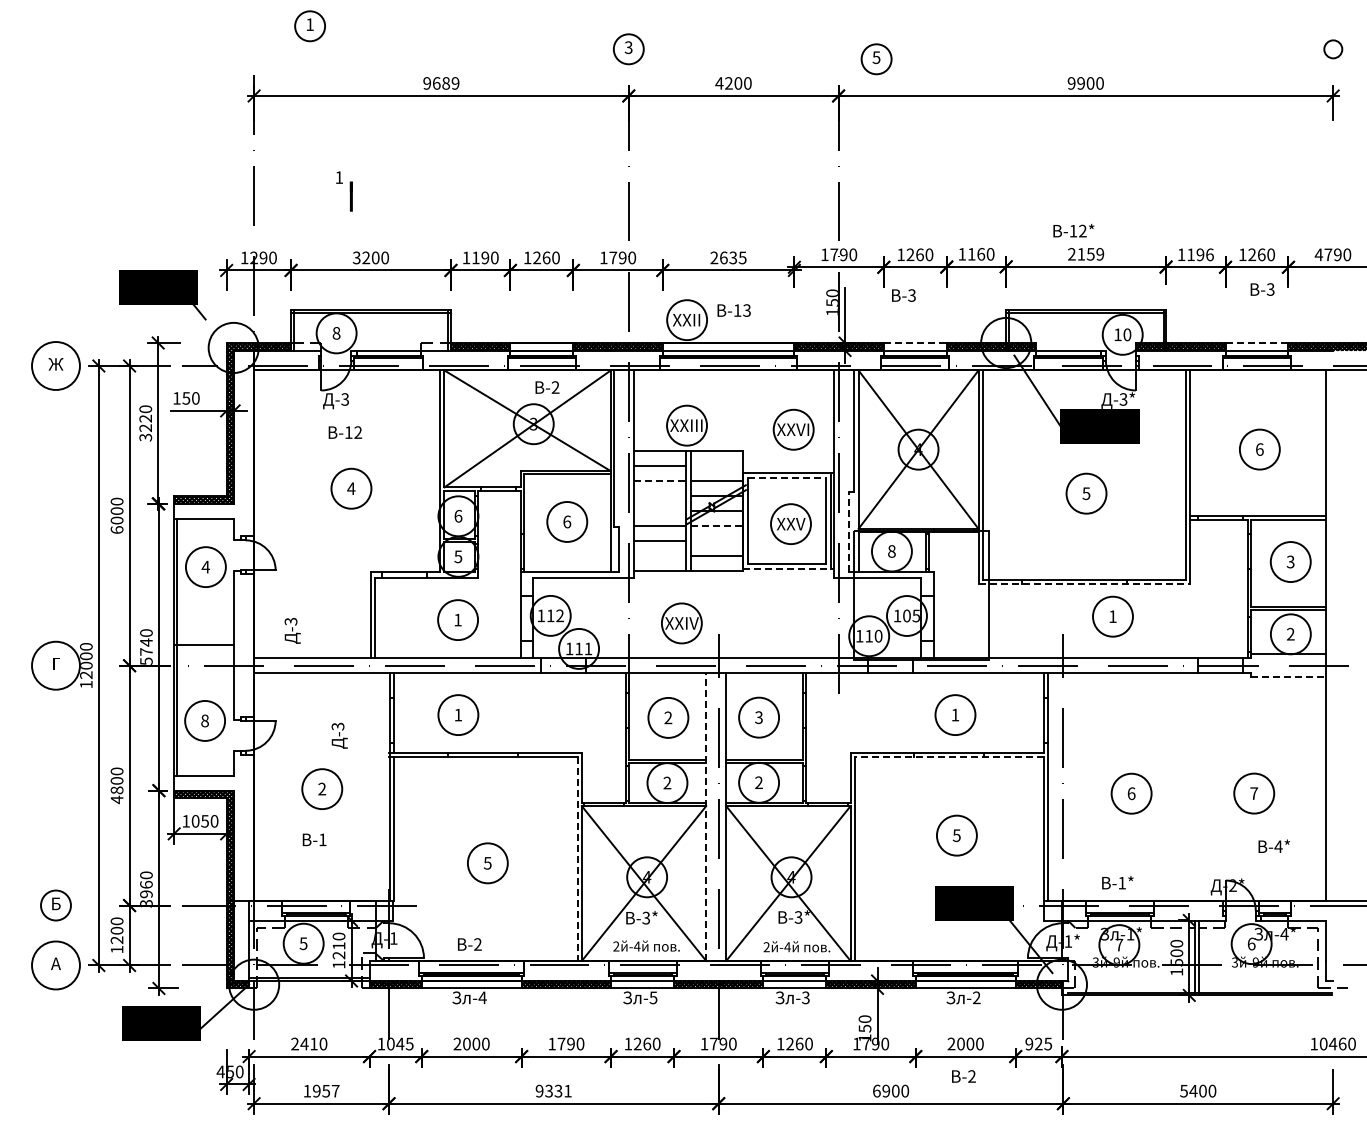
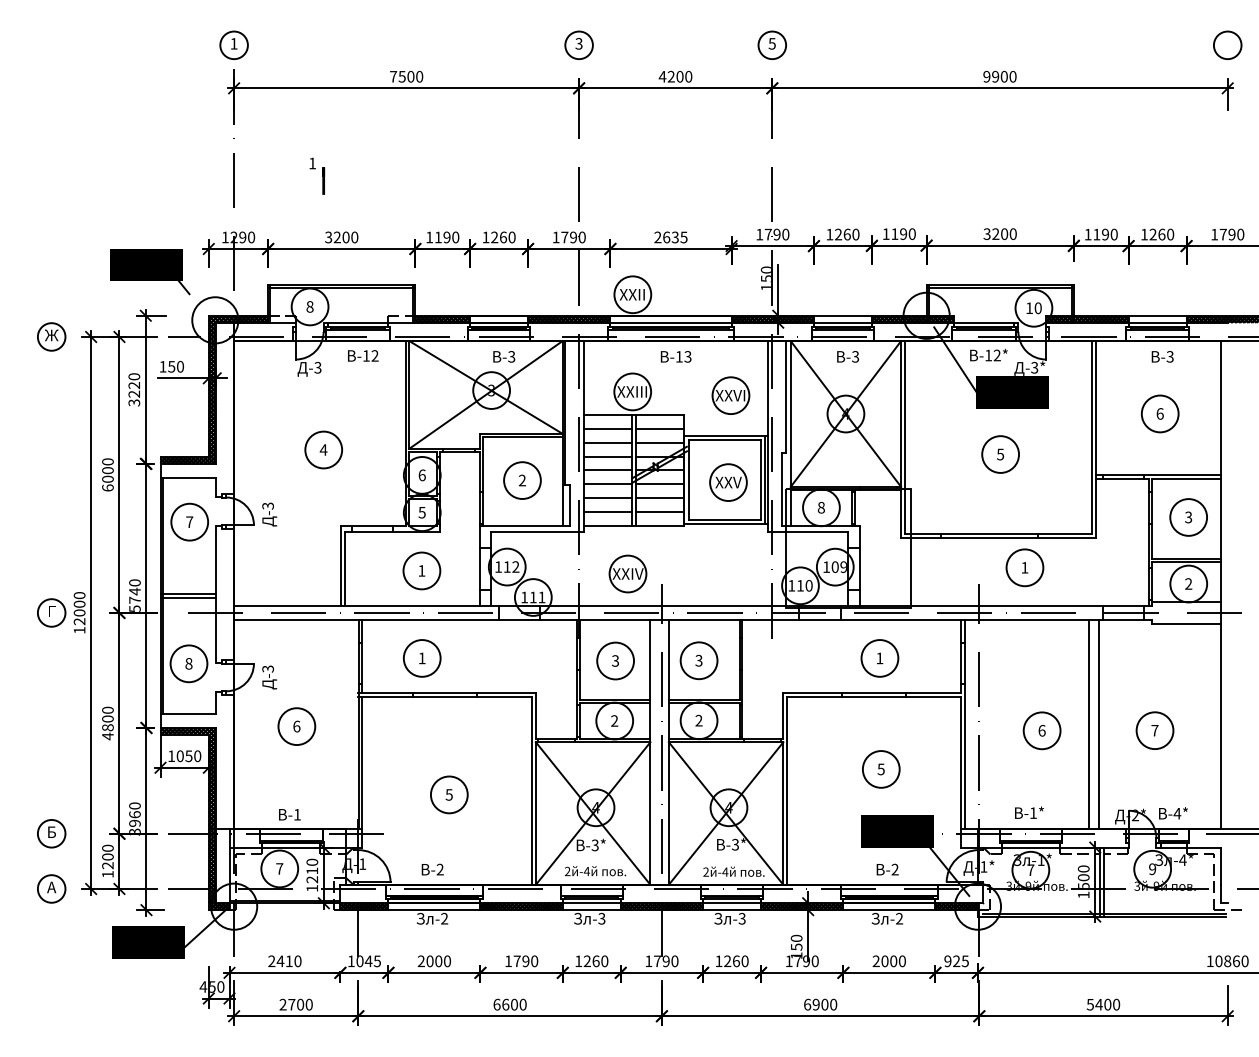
part: (309, 26) -> (233, 45), moved
circle: (1333, 49) -> (1228, 45), size x1.67
part: (876, 59) -> (772, 45), moved
text: (441, 83) -> (406, 76), 9689 -> 7500
text: (1073, 230) -> (988, 354), moved
text: (981, 254) -> (903, 234), 1160 -> 1190
text: (1086, 254) -> (1000, 234), 2159 -> 3200
text: (1209, 254) -> (1113, 234), 1196 -> 1190
text: (1318, 254) -> (1214, 234), 4790 -> 1790
text: (1262, 289) -> (1162, 356), moved
text: (903, 295) -> (847, 356), moved
text: (733, 310) -> (675, 356), moved
line: (915, 343) -> (843, 316), dashed -> solid
line: (1257, 343) -> (1158, 316), dashed -> solid
circle: (55, 365) -> (51, 336), size x0.62
text: (555, 387) -> (511, 356), -2 -> -3
text: (345, 432) -> (363, 355), moved
line: (716, 465) -> (659, 428), added
line: (787, 478) -> (725, 440), dashed -> solid
line: (659, 480) -> (607, 442), dashed -> solid
line: (659, 495) -> (607, 456), added
line: (659, 510) -> (607, 470), added
text: (567, 521) -> (522, 480), 6 -> 2
line: (716, 525) -> (659, 483), dashed -> solid
line: (848, 531) -> (781, 489), dashed -> solid
line: (716, 540) -> (659, 497), added
line: (659, 555) -> (607, 511), added
text: (205, 566) -> (189, 521), 4 -> 7
line: (788, 569) -> (726, 524), dashed -> solid
line: (1084, 584) -> (998, 538), dashed -> solid
text: (915, 615) -> (843, 566), 105 -> 109
text: (292, 630) -> (269, 514), moved
line: (204, 649) -> (188, 598), added
circle: (55, 665) -> (51, 612), size x0.62
line: (1288, 677) -> (1186, 623), dashed -> solid
text: (668, 718) -> (615, 661), 2 -> 3
text: (339, 735) -> (269, 677), moved
line: (949, 757) -> (874, 697), dashed -> solid
line: (1182, 786) -> (1088, 724), added
line: (1193, 786) -> (1099, 724), added
text: (322, 788) -> (297, 726), 2 -> 6
line: (706, 817) -> (650, 752), dashed -> solid
text: (314, 839) -> (289, 814), moved
text: (1273, 845) -> (1172, 812), moved
line: (577, 859) -> (531, 791), dashed -> solid
text: (303, 943) -> (279, 868), 5 -> 7
text: (1251, 943) -> (1152, 868), 6 -> 9
circle: (55, 965) -> (51, 888), size x0.62
text: (482, 997) -> (444, 918), -4 -> -2
text: (653, 997) -> (601, 918), -5 -> -3
text: (1332, 1043) -> (1227, 960), 10460 -> 10860
text: (963, 1076) -> (887, 869), moved
text: (321, 1090) -> (296, 1004), 1957 -> 2700
text: (553, 1090) -> (509, 1004), 9331 -> 6600

